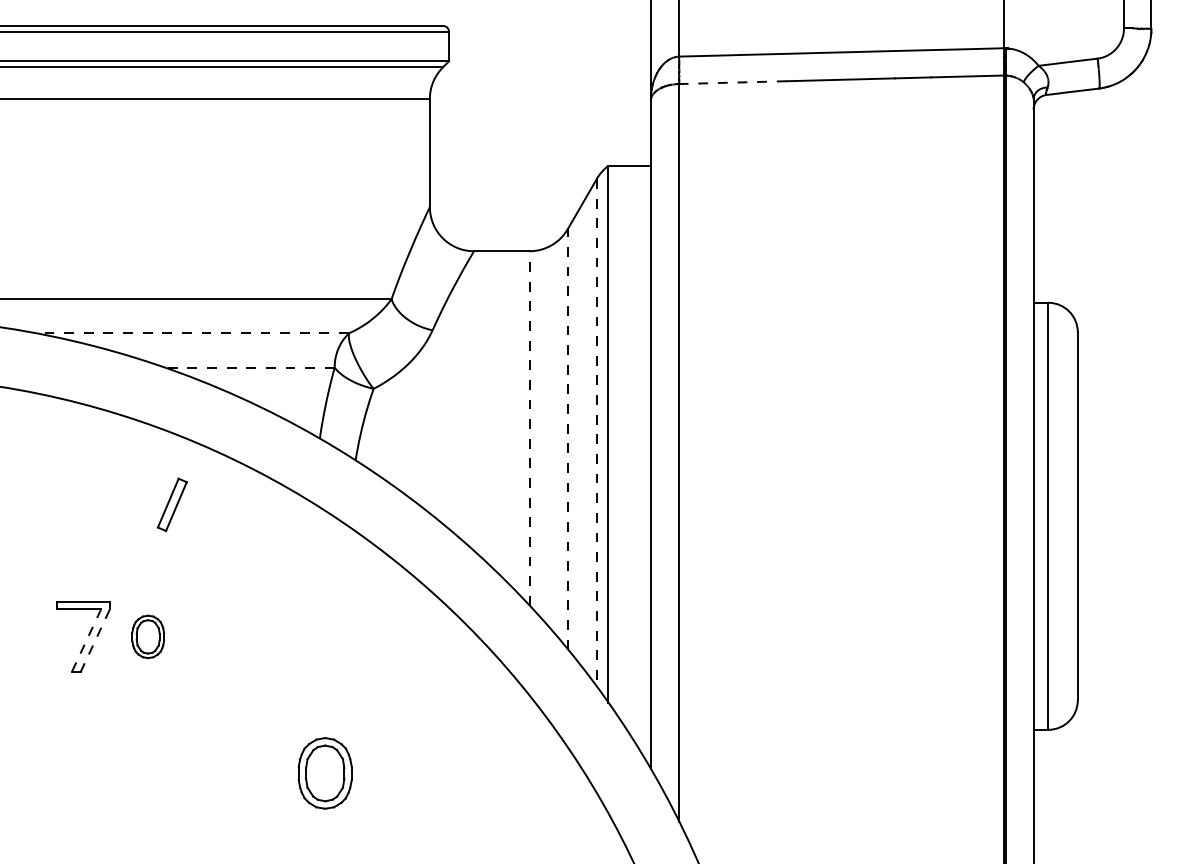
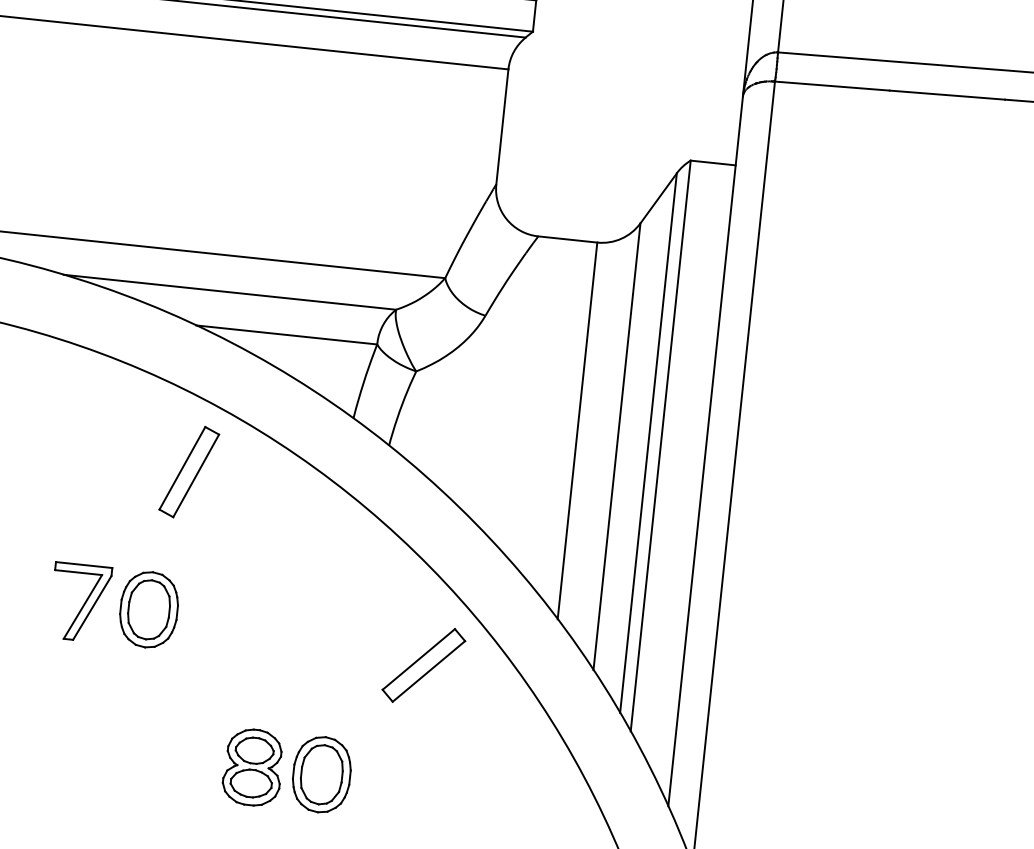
line: (732, 82) -> (831, 85), dashed -> solid
line: (191, 333) -> (228, 292), dashed -> solid
line: (249, 367) -> (286, 334), dashed -> solid
line: (529, 428) -> (577, 430), dashed -> solid
line: (596, 432) -> (648, 442), dashed -> solid
line: (567, 438) -> (616, 445), dashed -> solid
part: (172, 504) -> (189, 471), size x1.67
part: (147, 636) -> (148, 609), size x1.67
line: (86, 640) -> (82, 606), dashed -> solid
line: (95, 640) -> (92, 607), dashed -> solid
part: (409, 661) -> (423, 665), added
part: (259, 773) -> (251, 767), added

